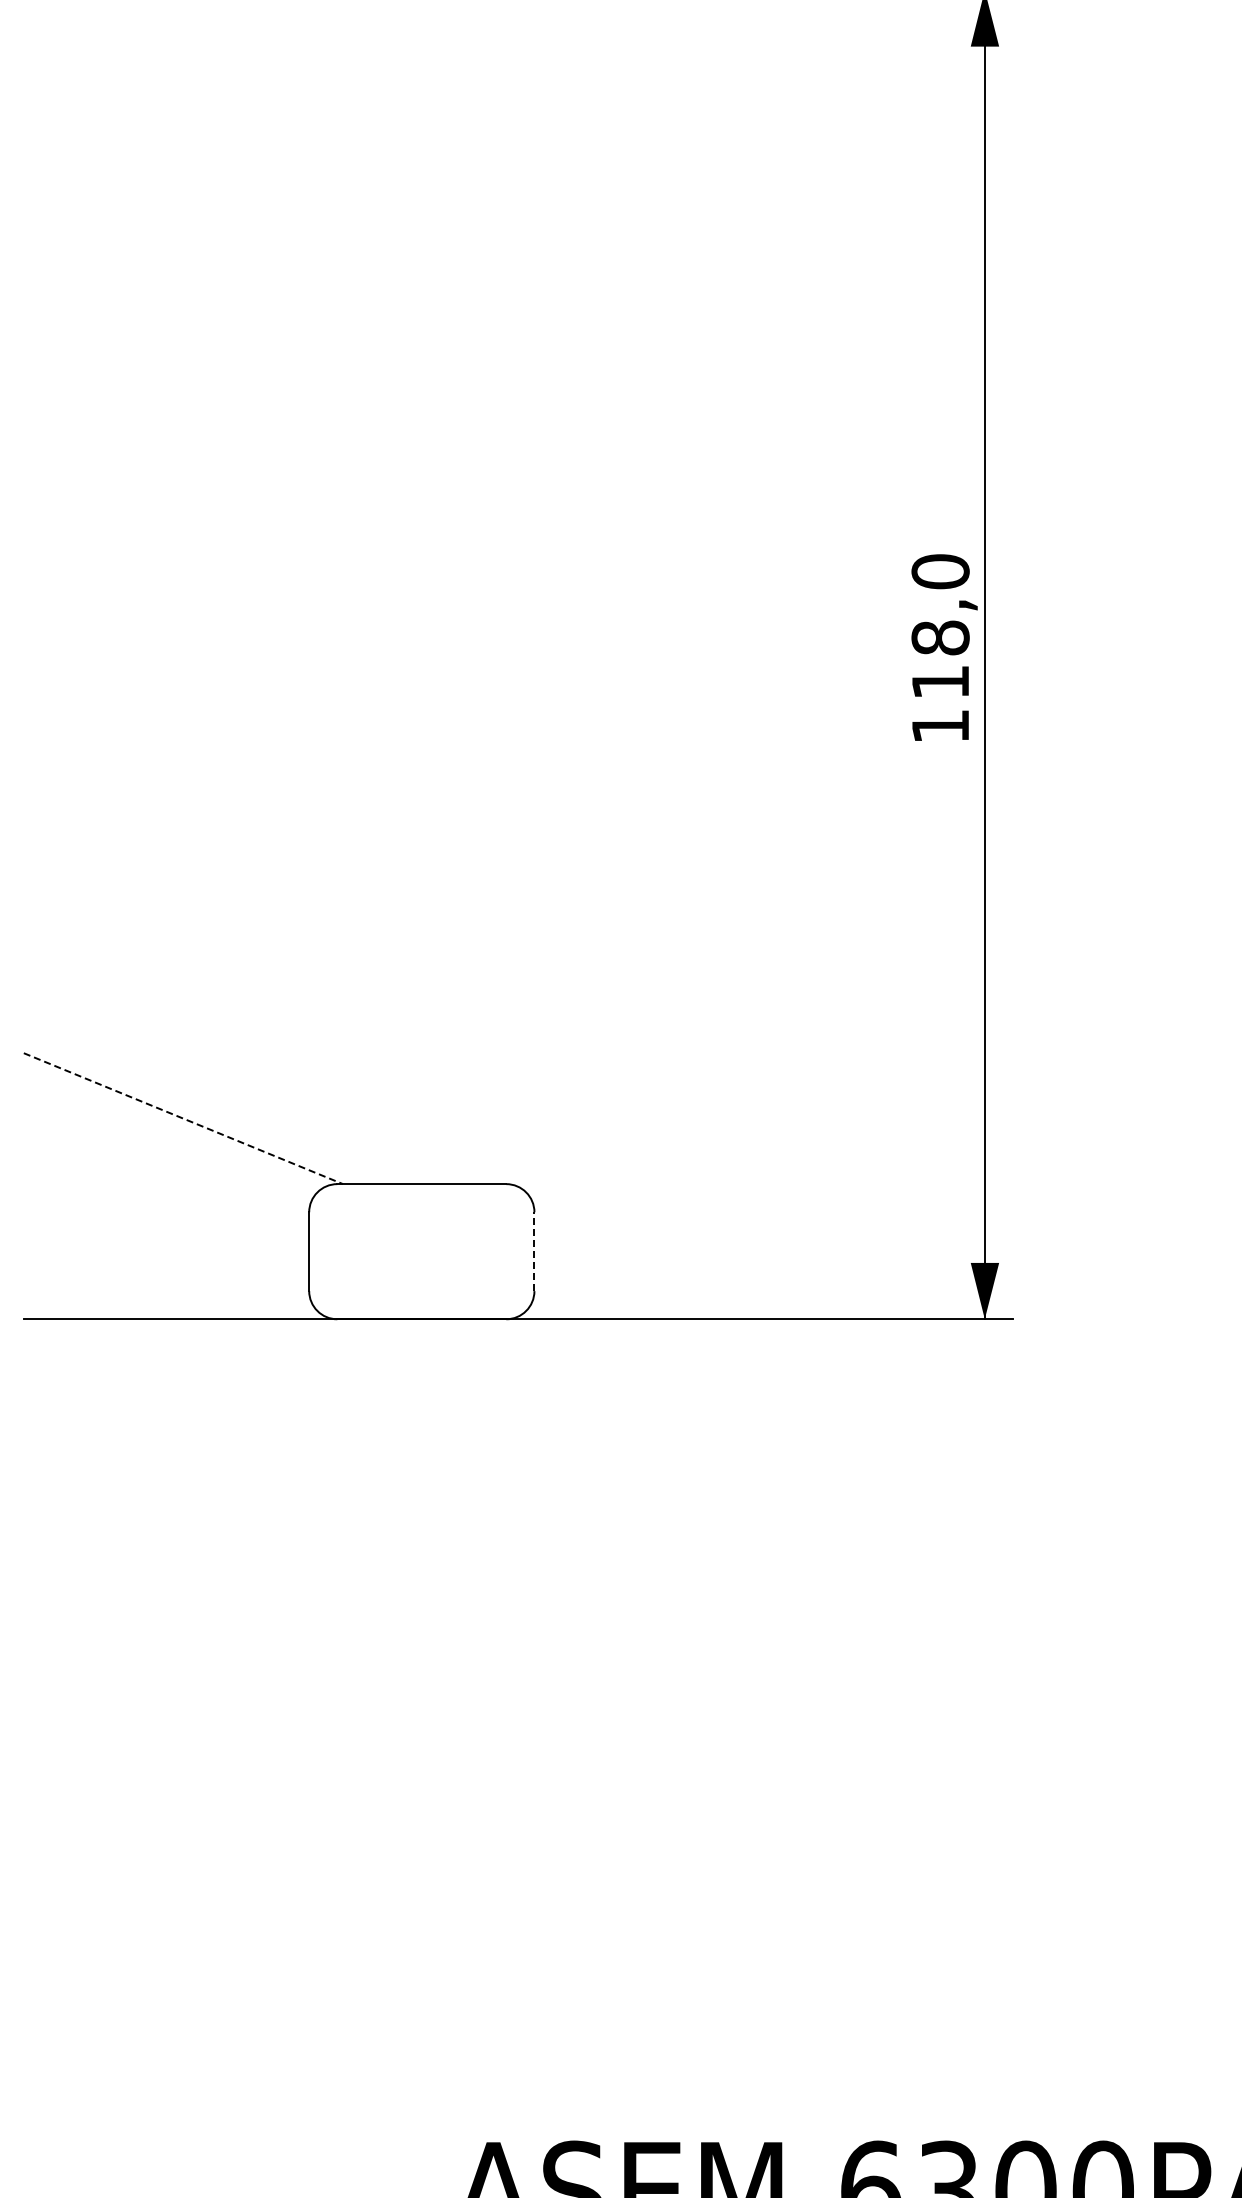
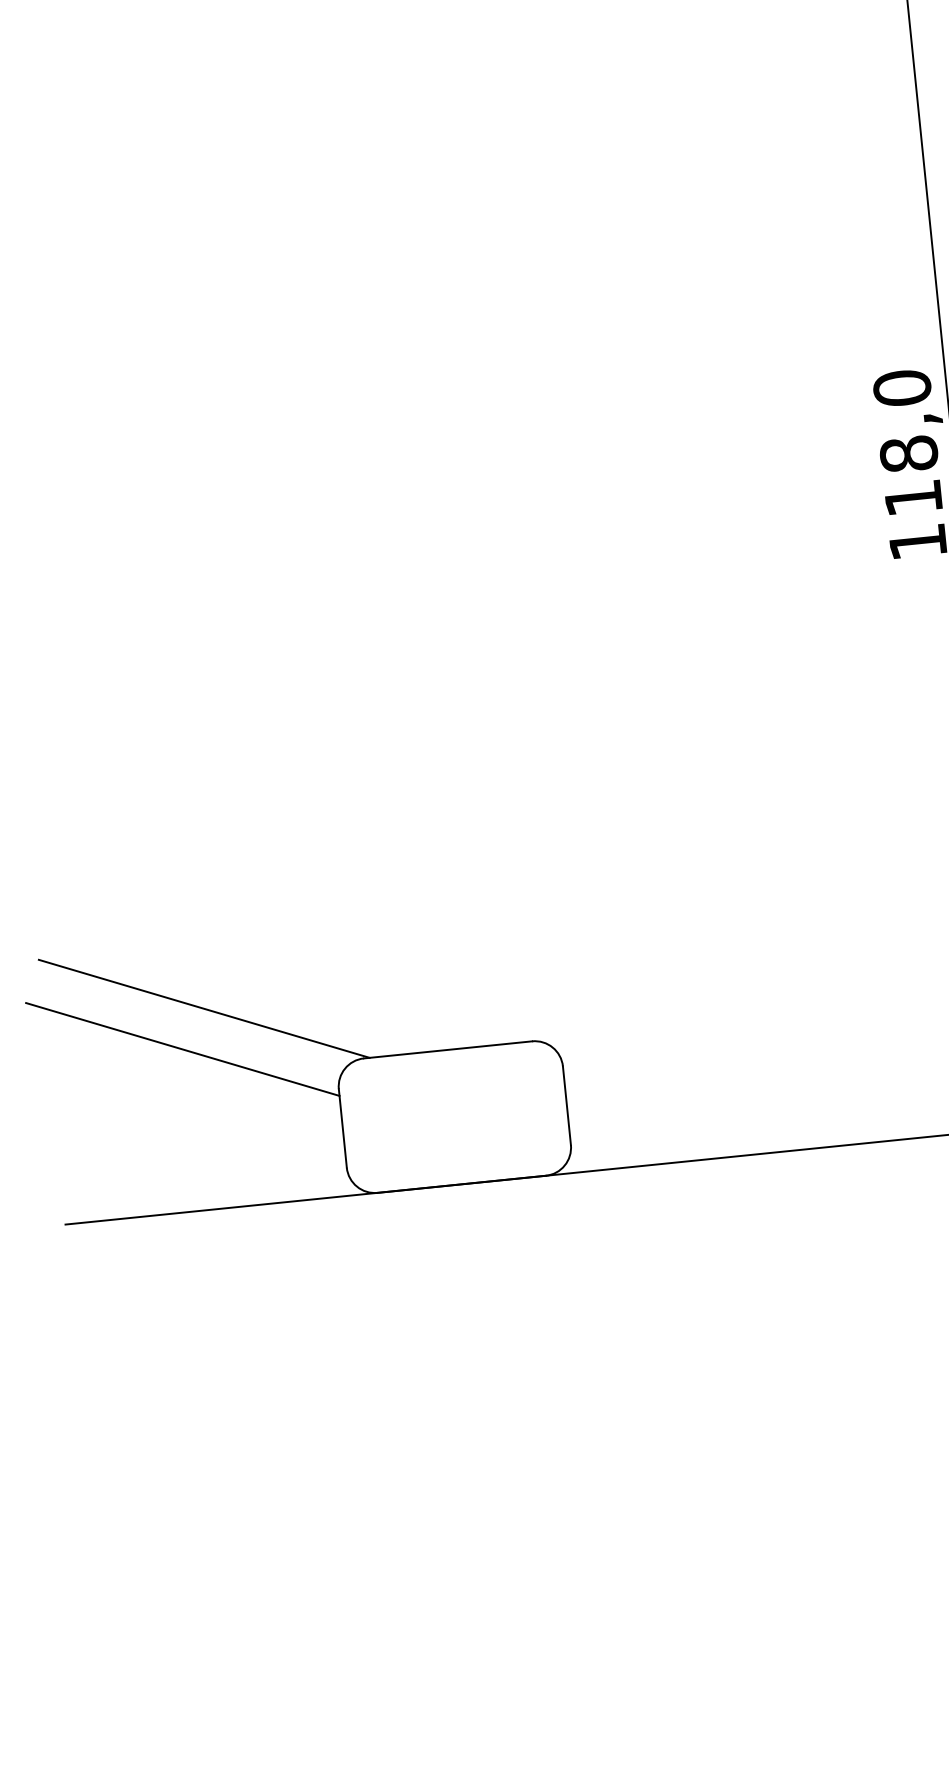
line: (183, 1118) -> (204, 1008), dashed -> solid
line: (157, 1156) -> (182, 1049), added
line: (534, 1251) -> (566, 1105), dashed -> solid

